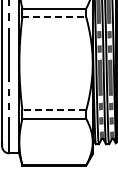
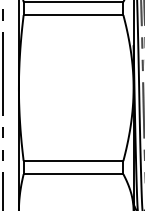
line: (54, 16) -> (73, 14), dashed -> solid
line: (54, 110) -> (73, 161), dashed -> solid

